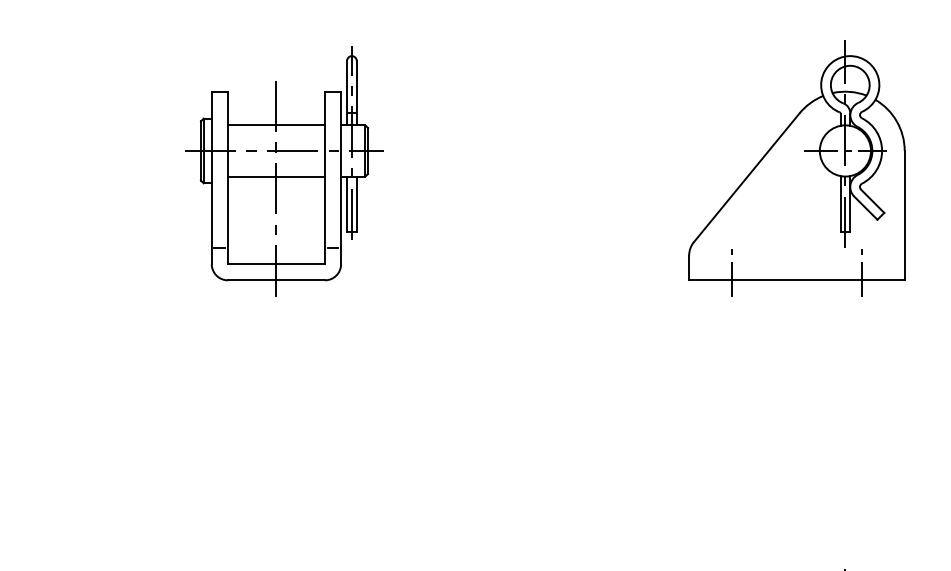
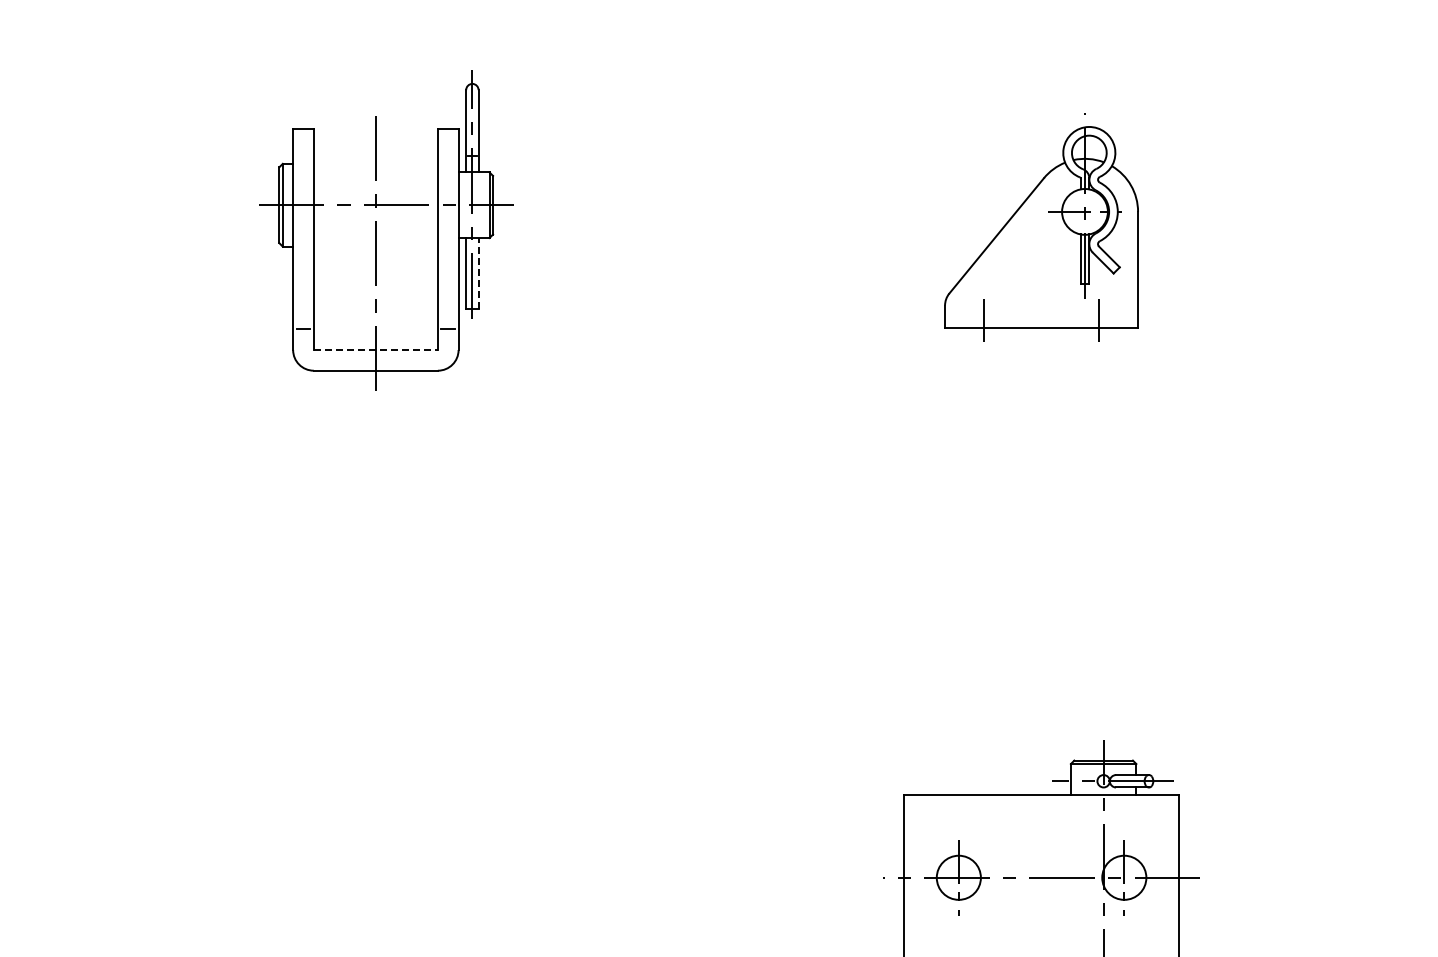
line: (276, 125) -> (375, 172), removed
part: (796, 168) -> (1041, 227), size x0.7
line: (276, 176) -> (375, 238), removed
line: (356, 203) -> (478, 272), solid -> dashed
line: (276, 264) -> (376, 350), solid -> dashed

